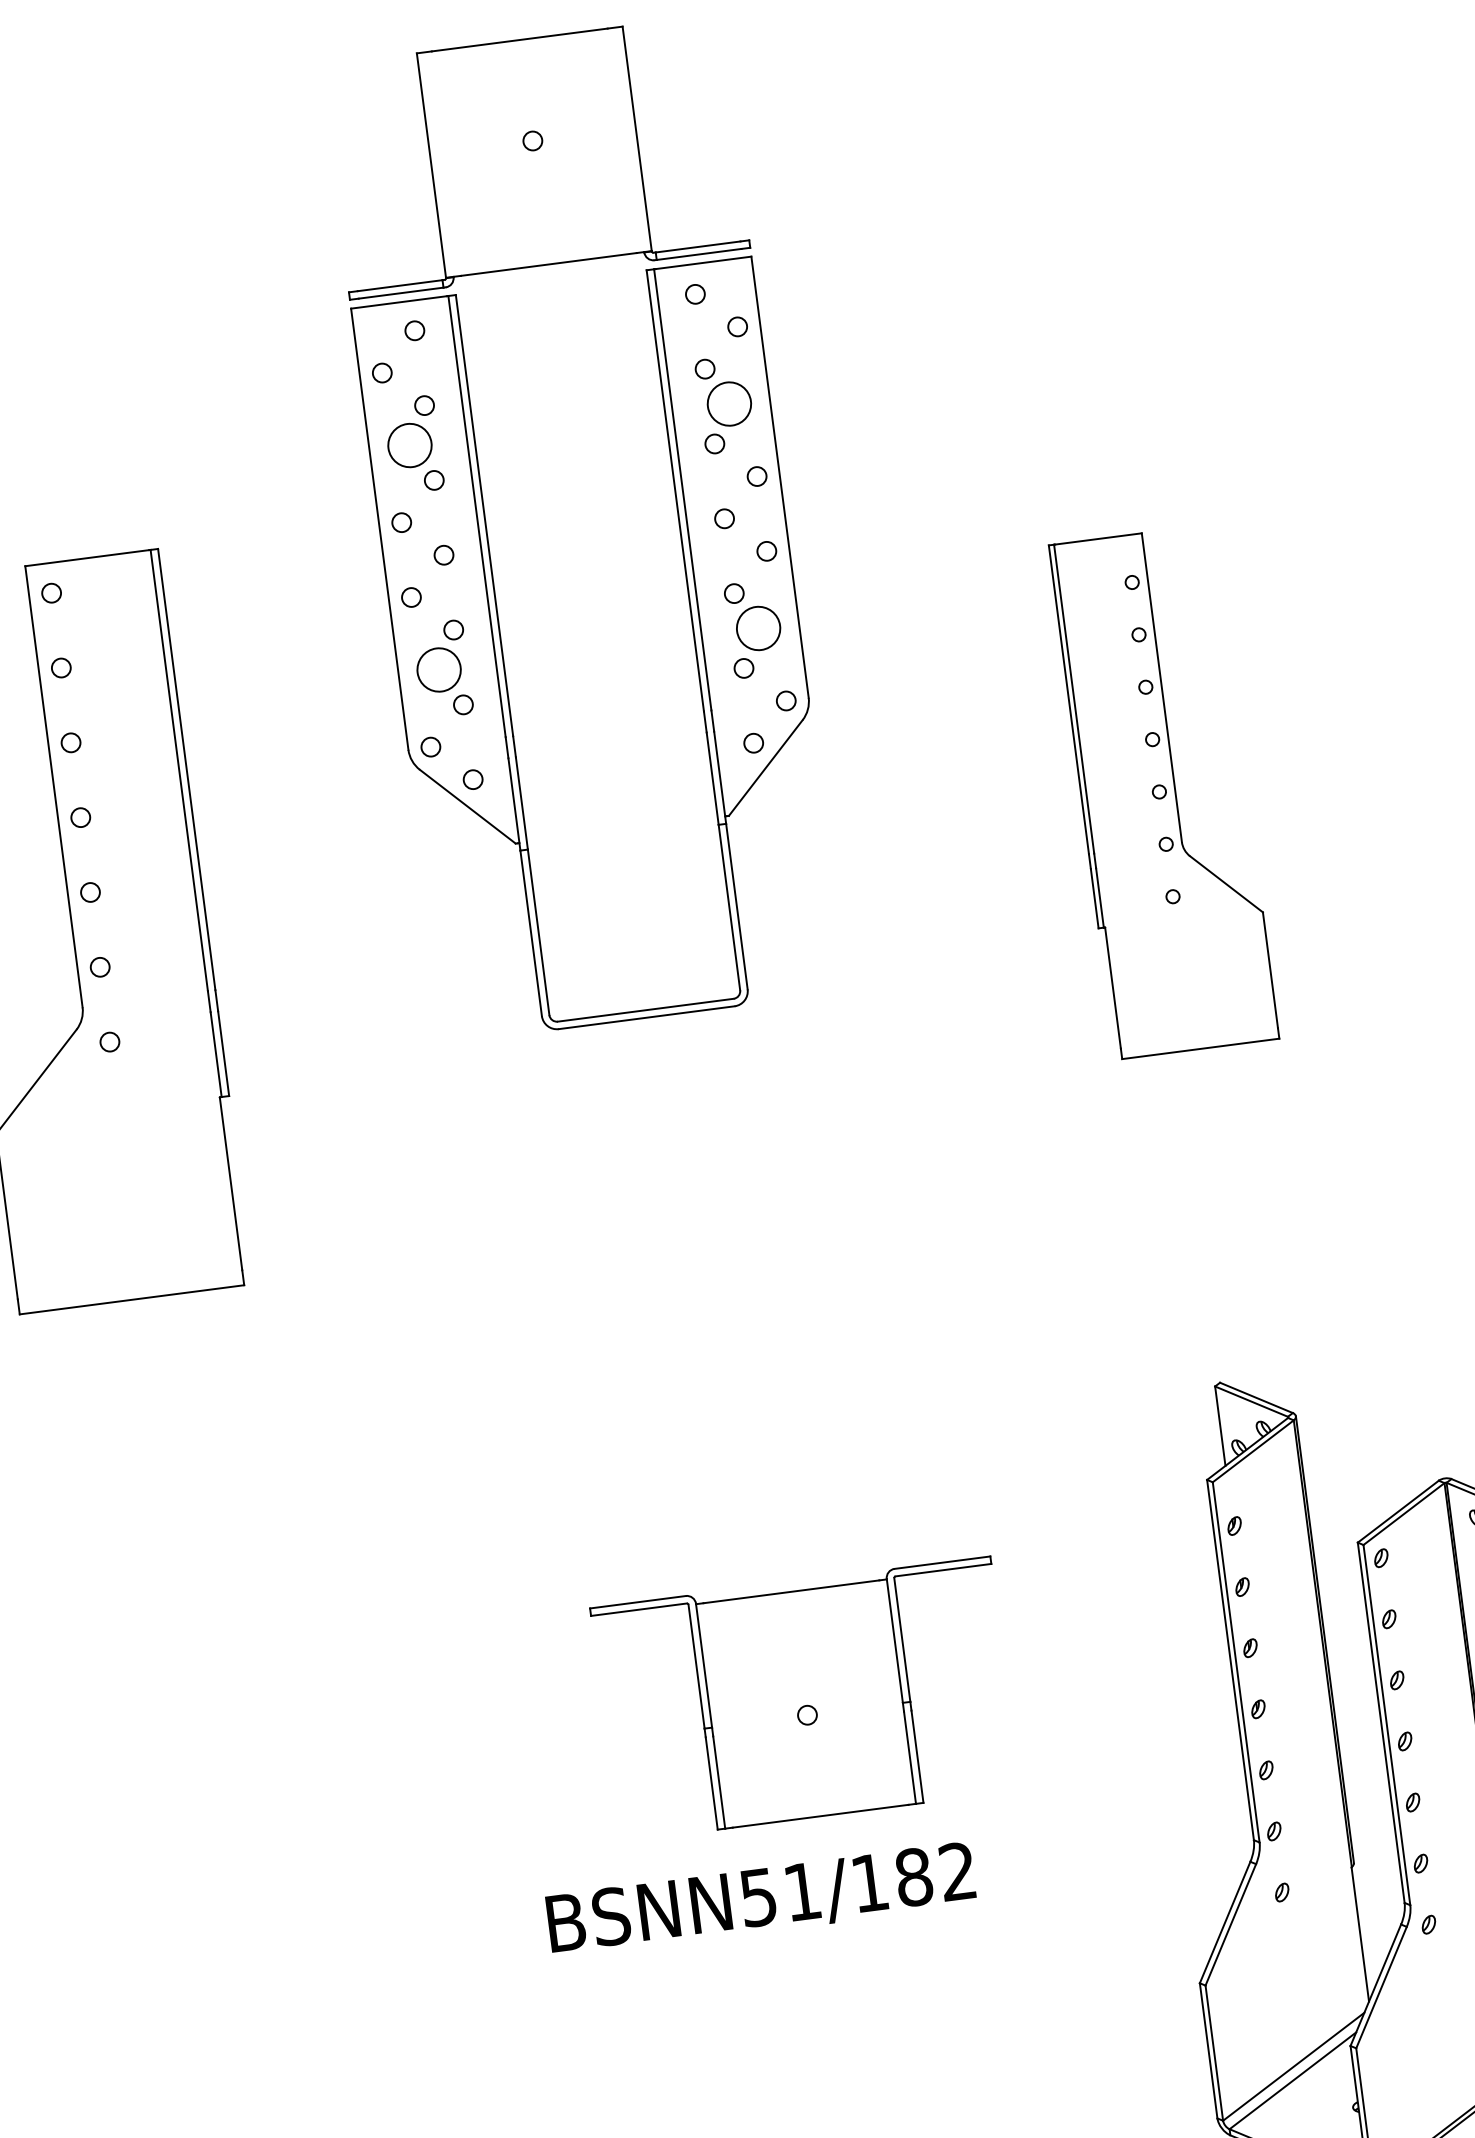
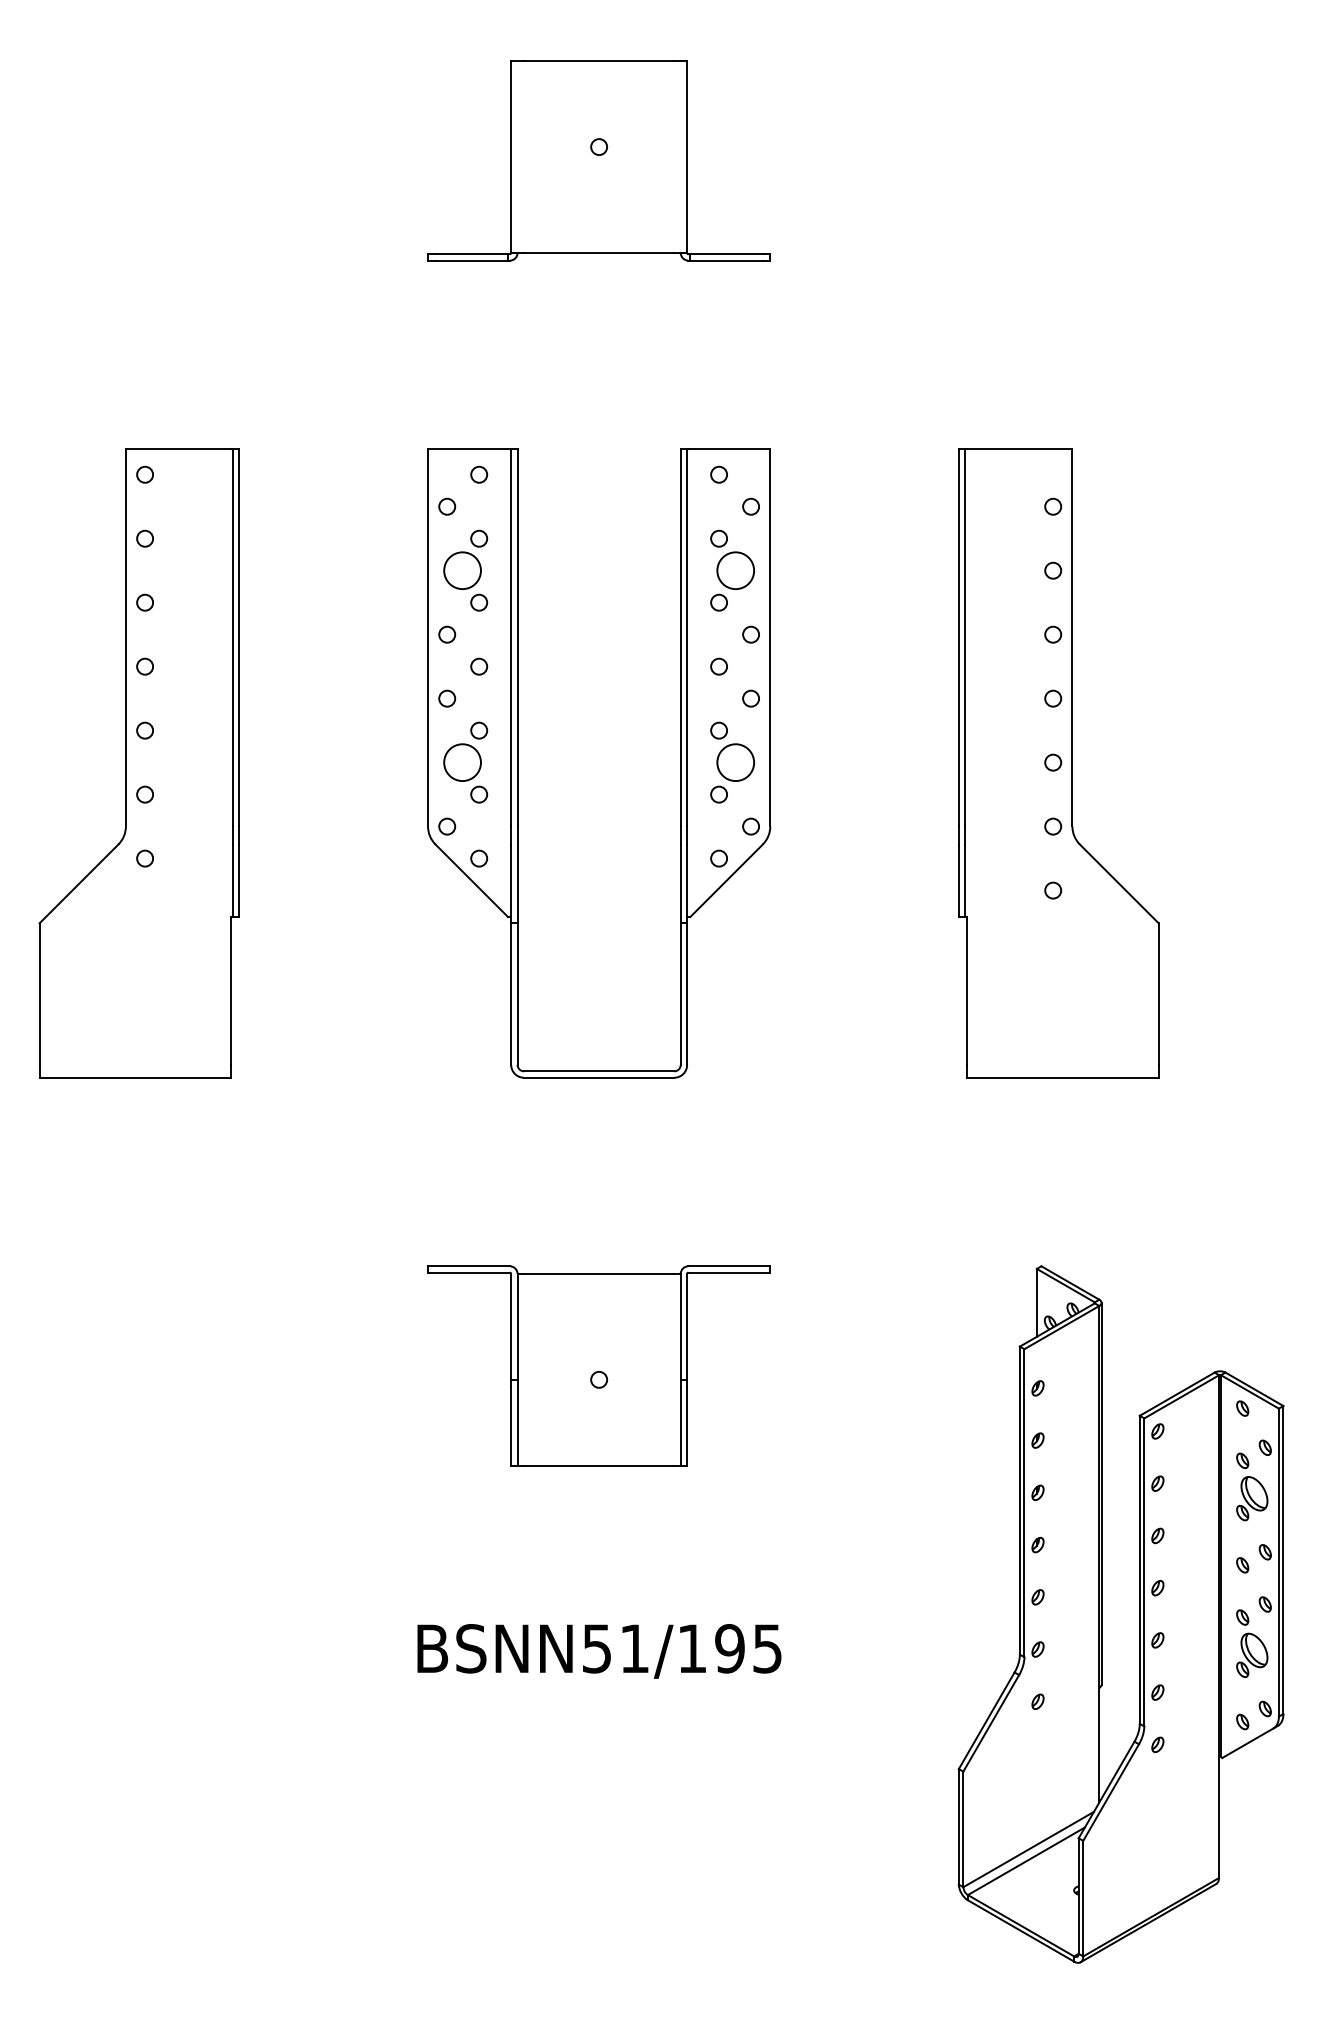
part: (504, 662) -> (518, 763), moved
part: (1163, 792) -> (1058, 763), size x1.43
part: (804, 1698) -> (598, 1365), moved
text: (935, 1874) -> (748, 1648), BSNN51/182 -> BSNN51/195

